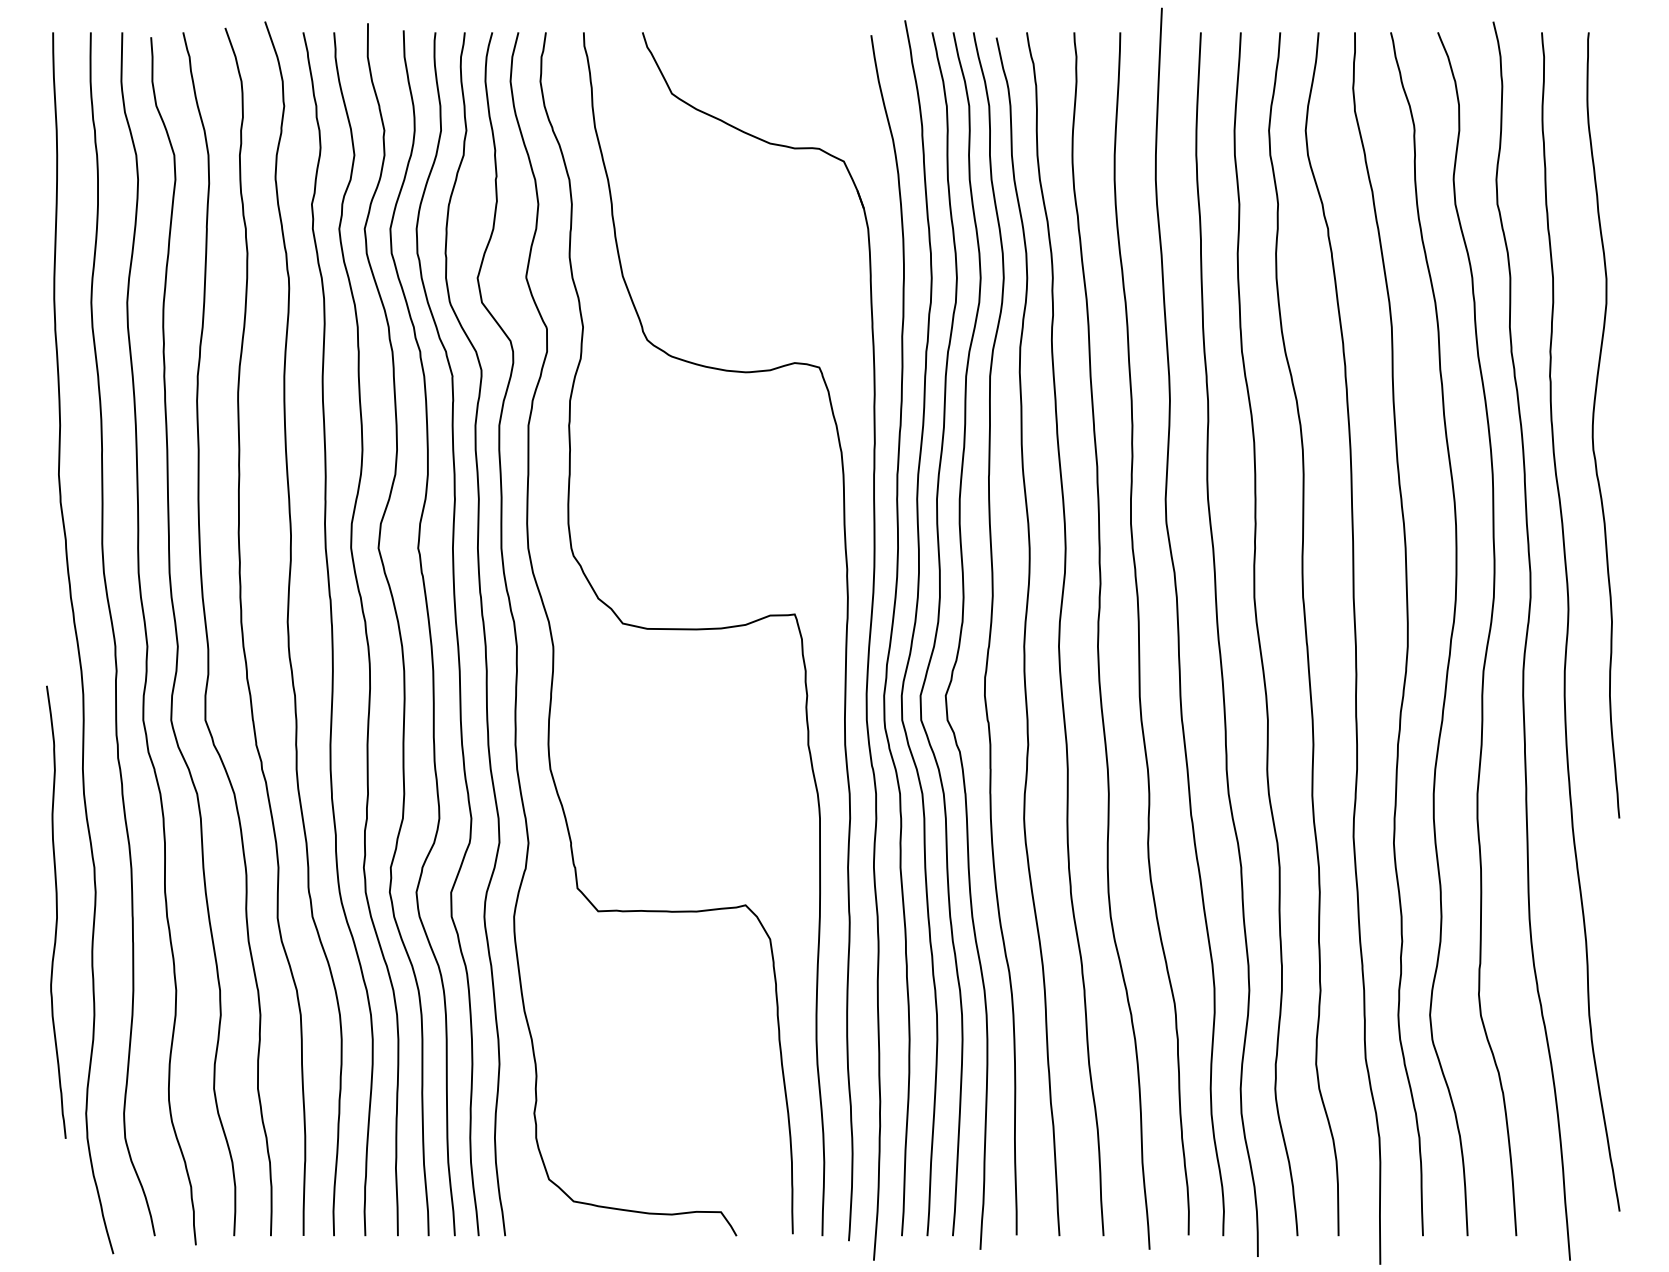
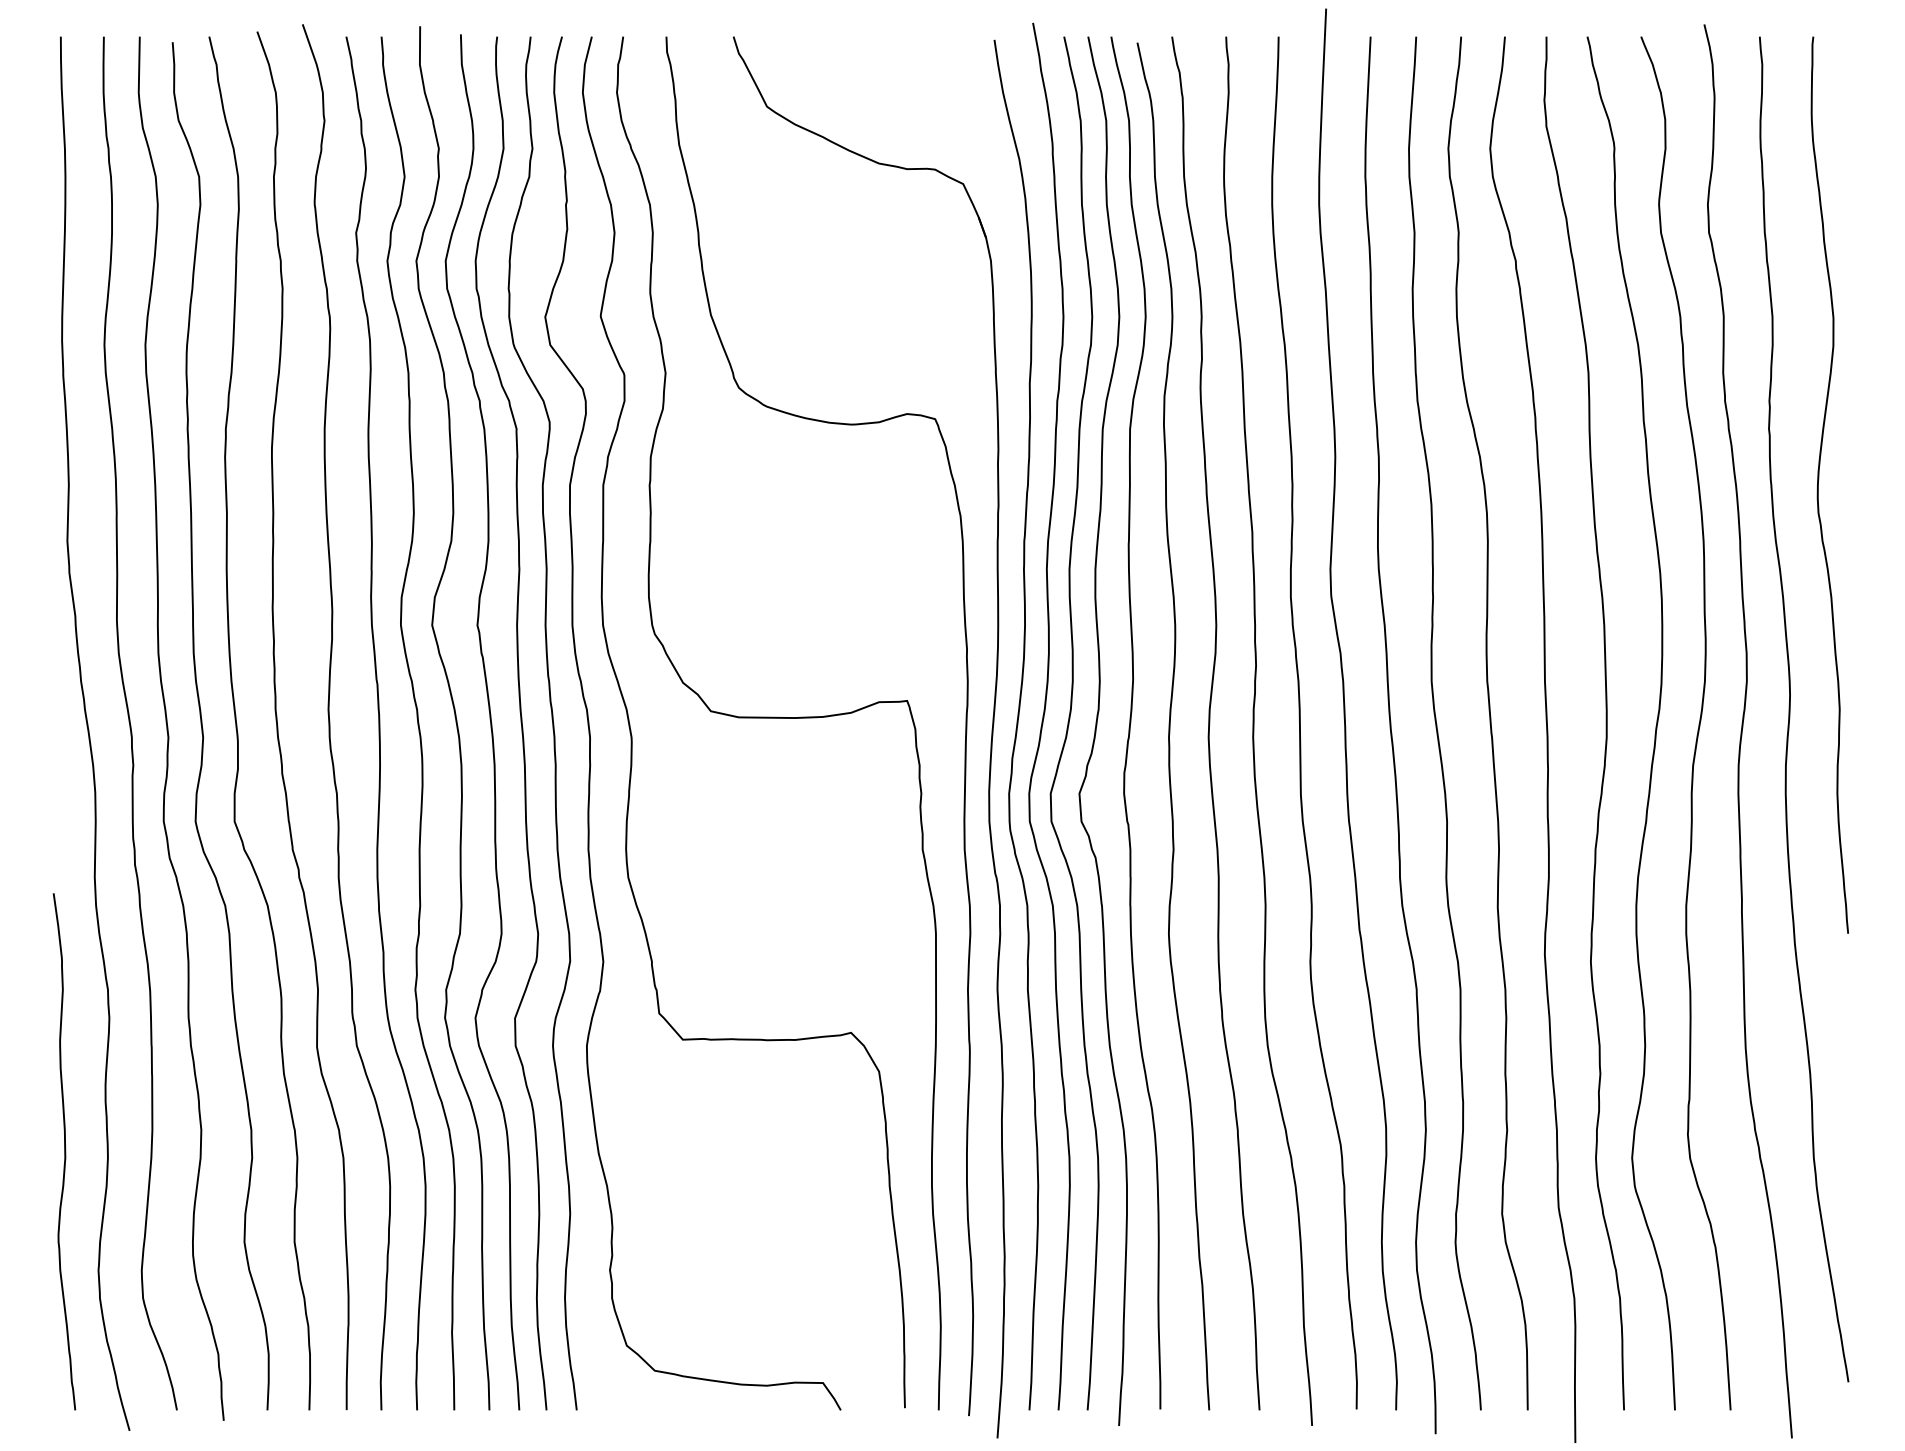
curve: (56, 912) -> (64, 1151), moved

